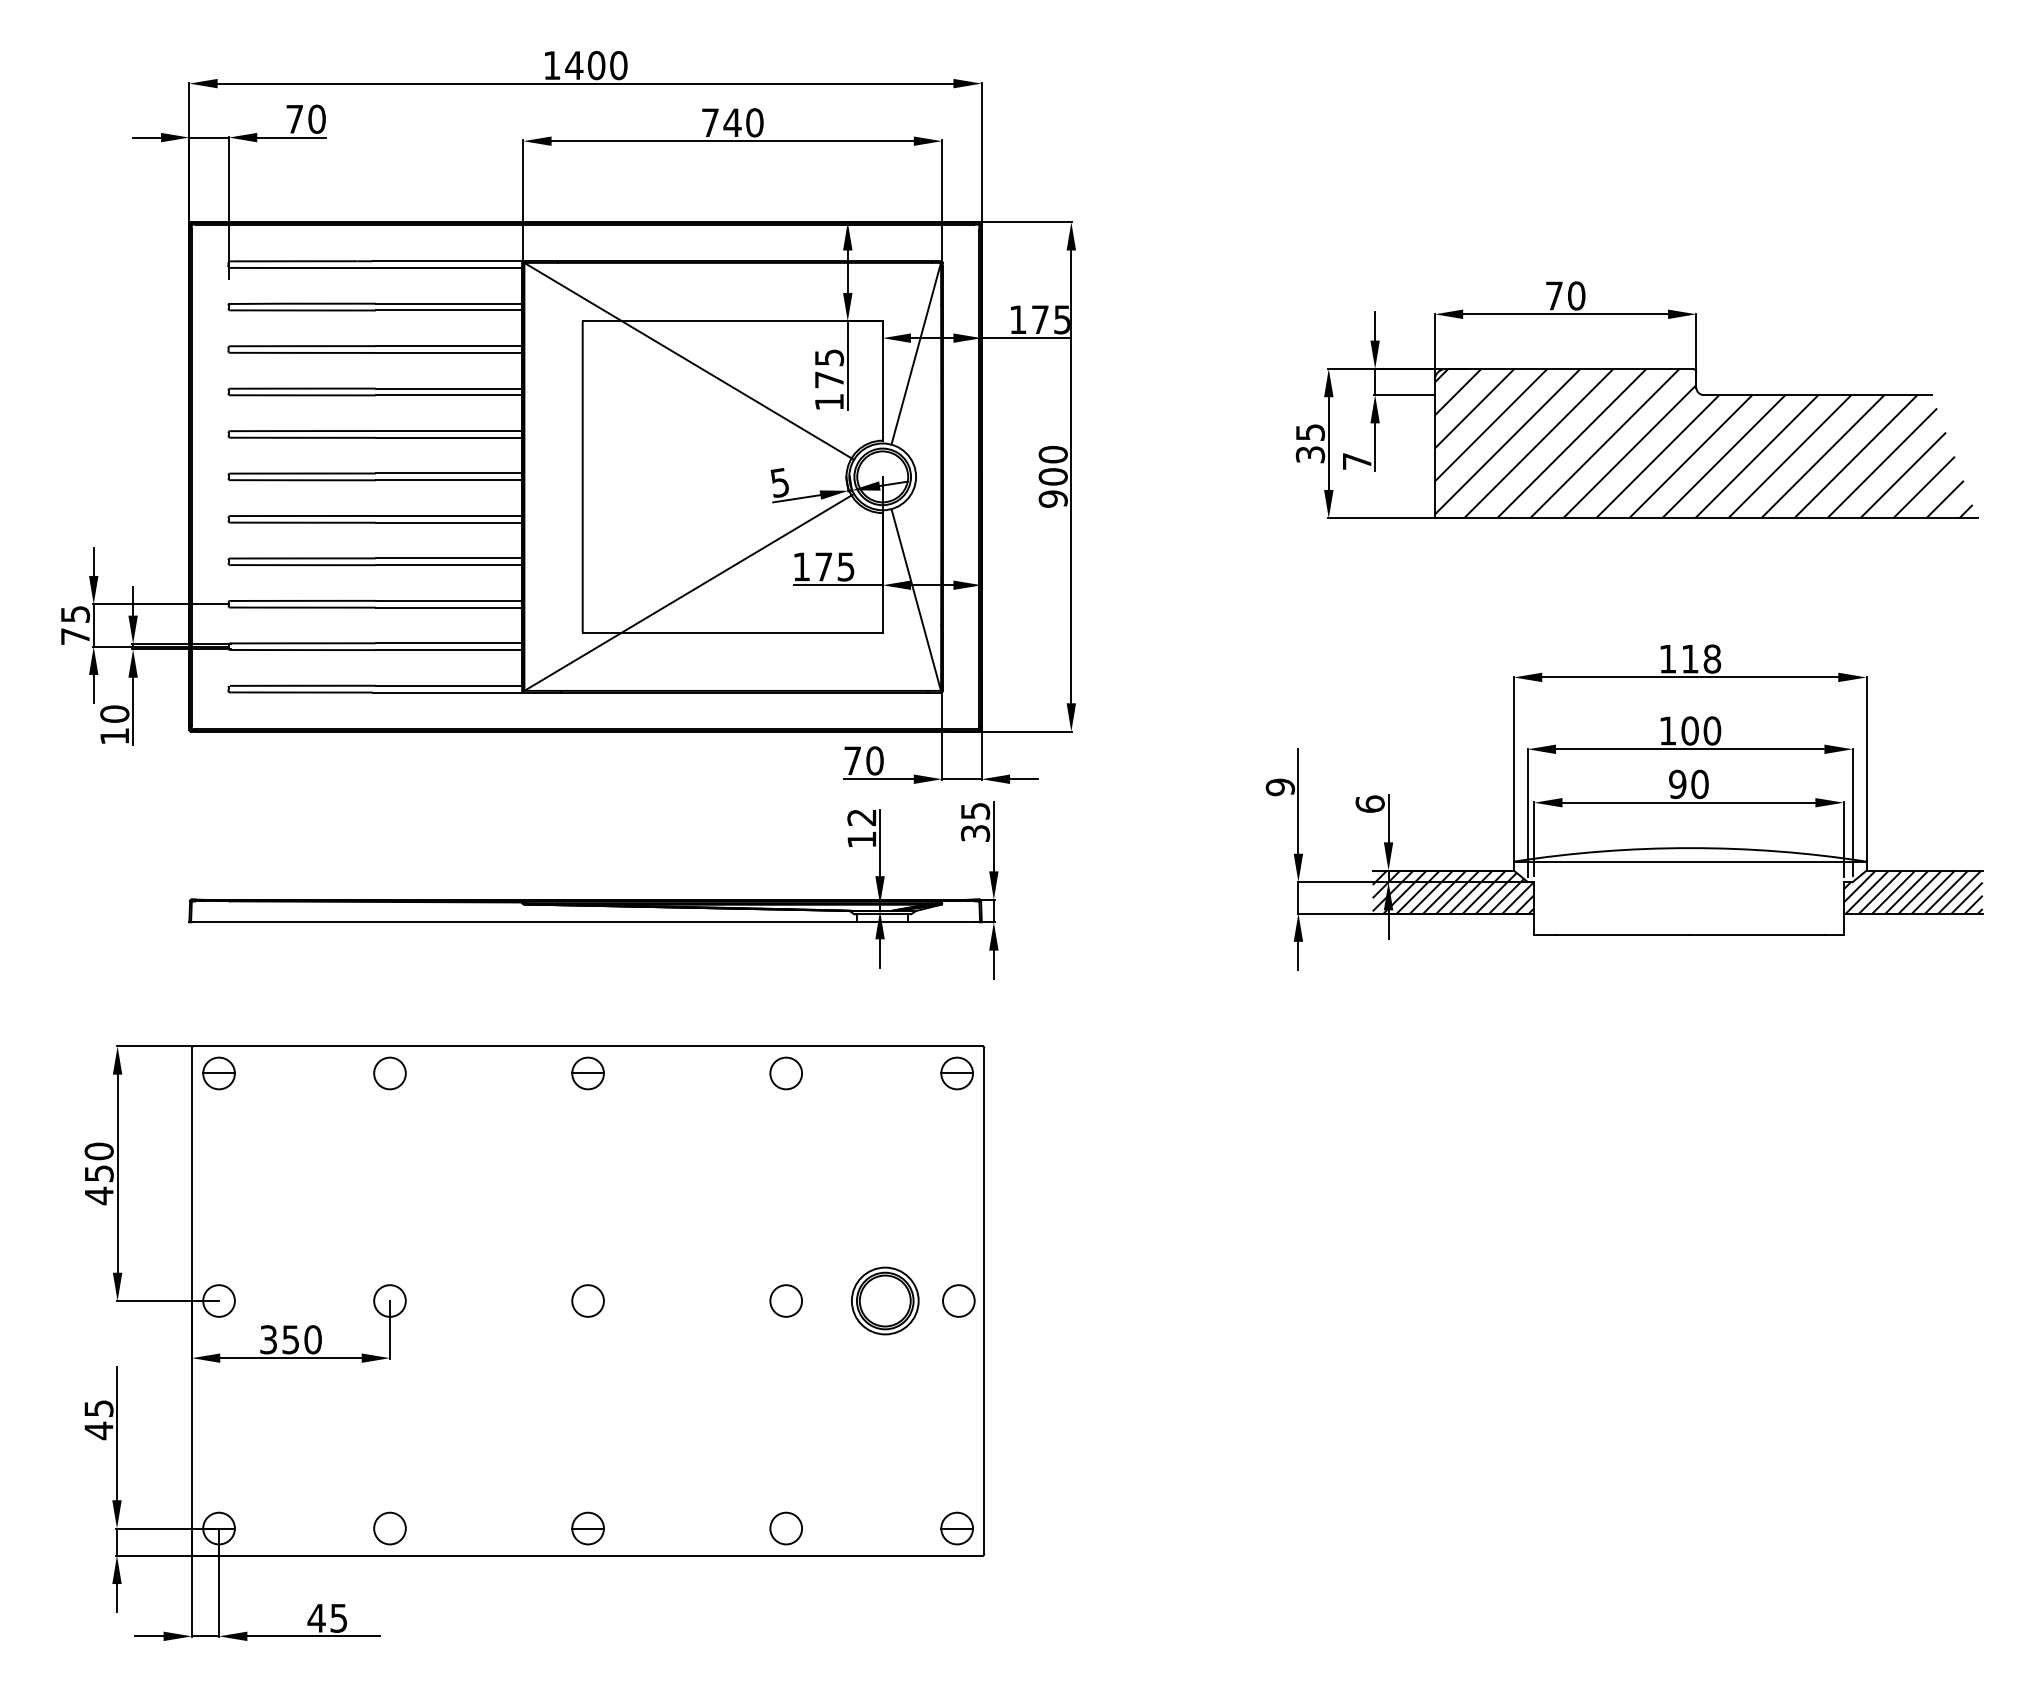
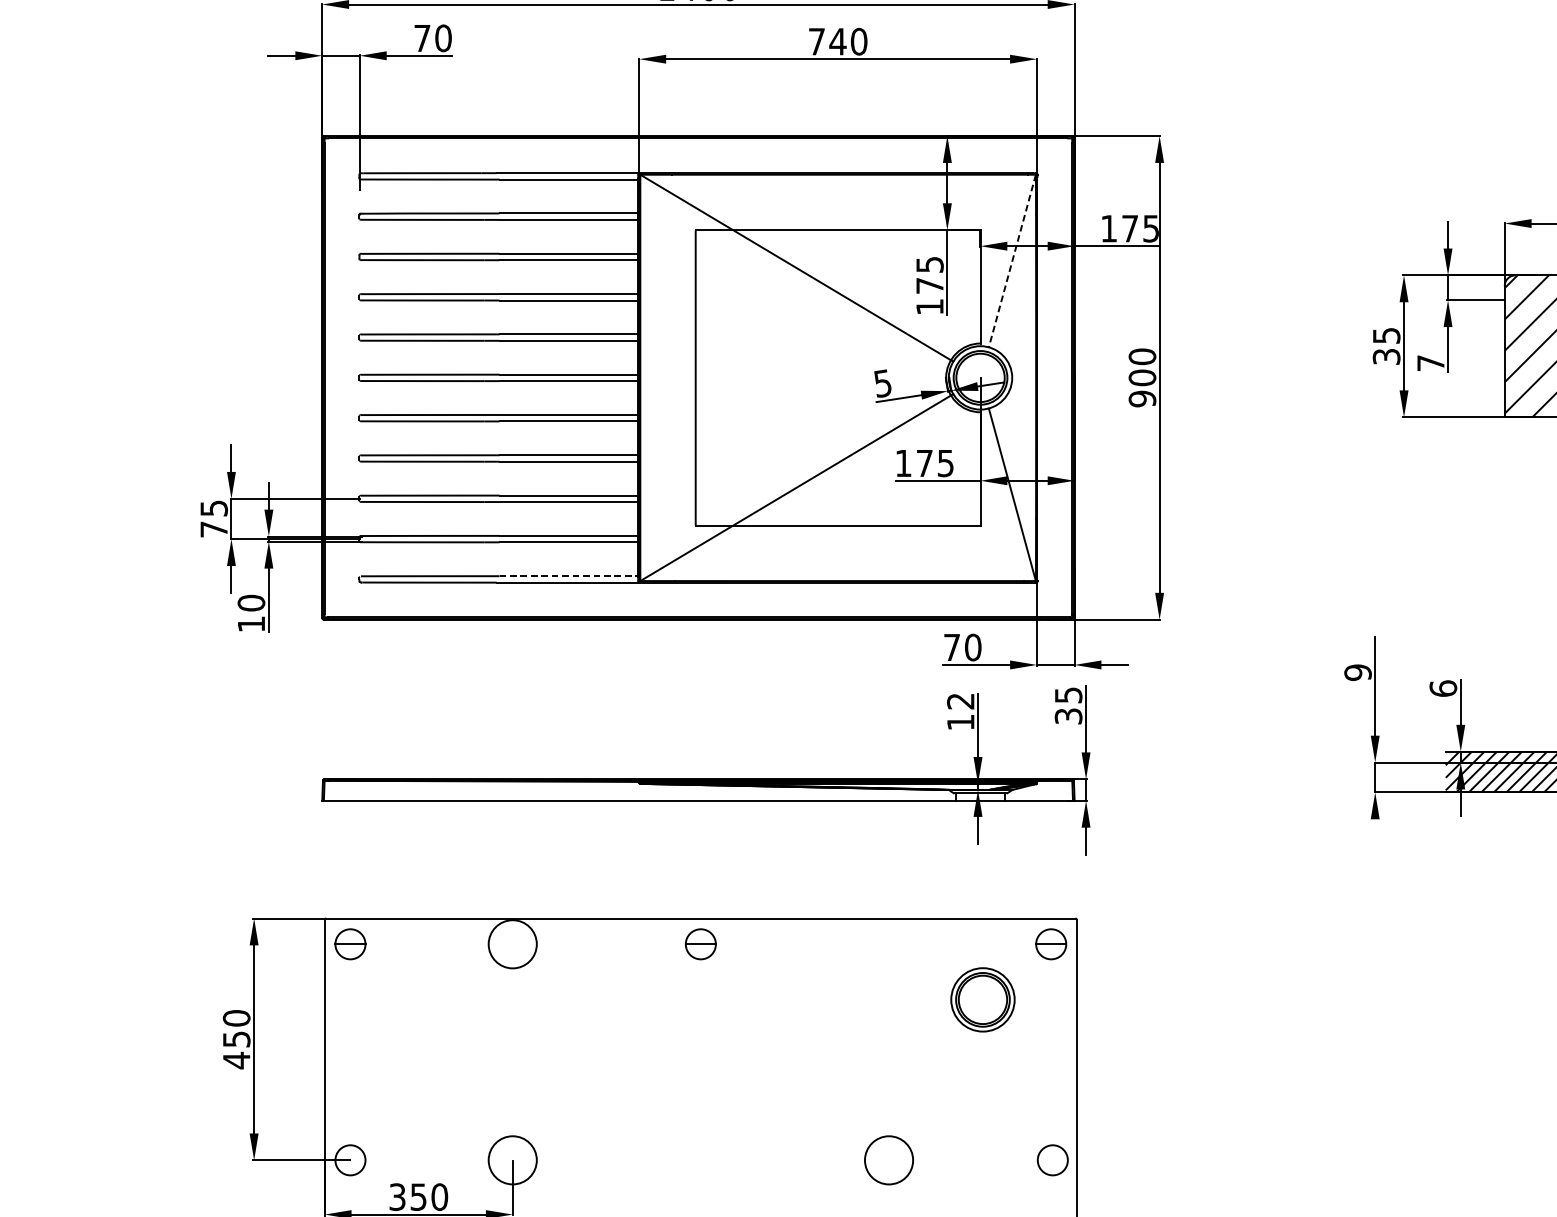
line: (916, 354) -> (1012, 261), solid -> dashed
line: (449, 685) -> (569, 575), solid -> dashed
line: (1298, 955) -> (1375, 832), removed
circle: (389, 1073) -> (512, 944), size x1.6
circle: (785, 1073) -> (888, 944), removed
circle: (389, 1300) -> (512, 1159), size x1.6
circle: (587, 1300) -> (700, 1159), removed
circle: (785, 1300) -> (888, 1159), size x1.6
part: (885, 1300) -> (983, 999), moved

